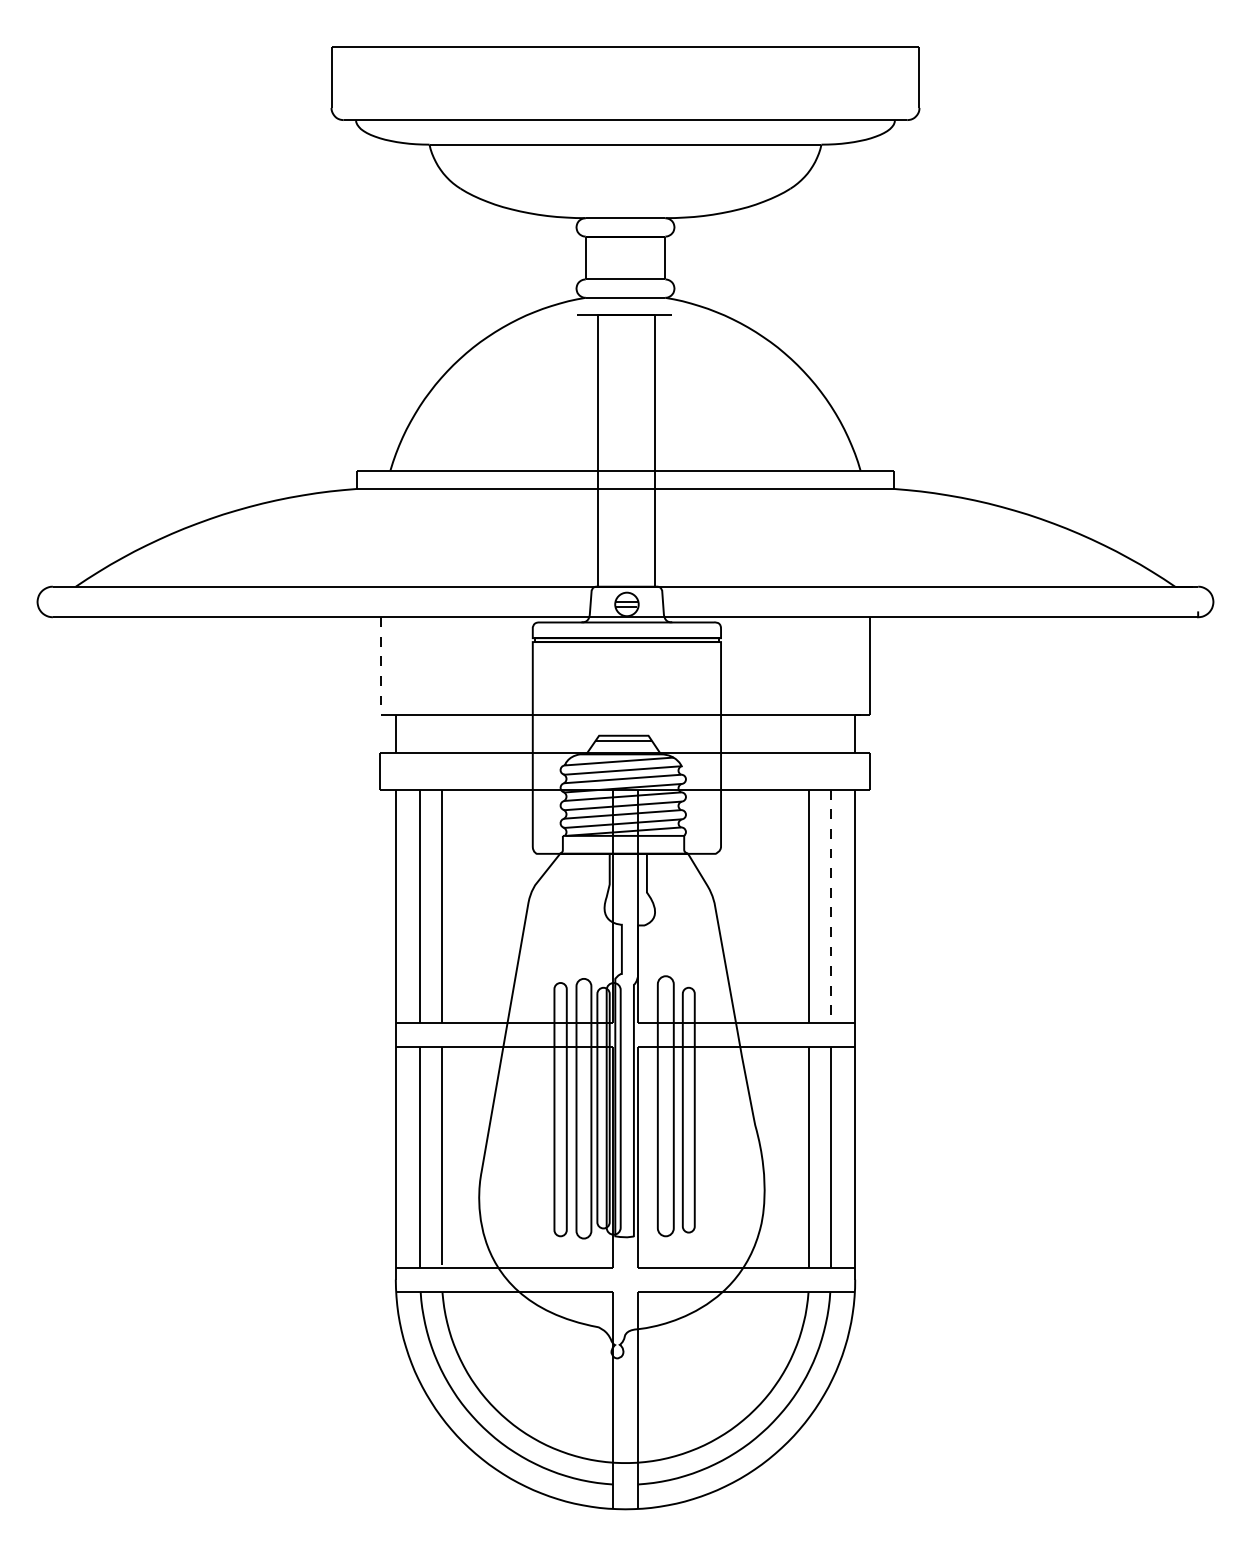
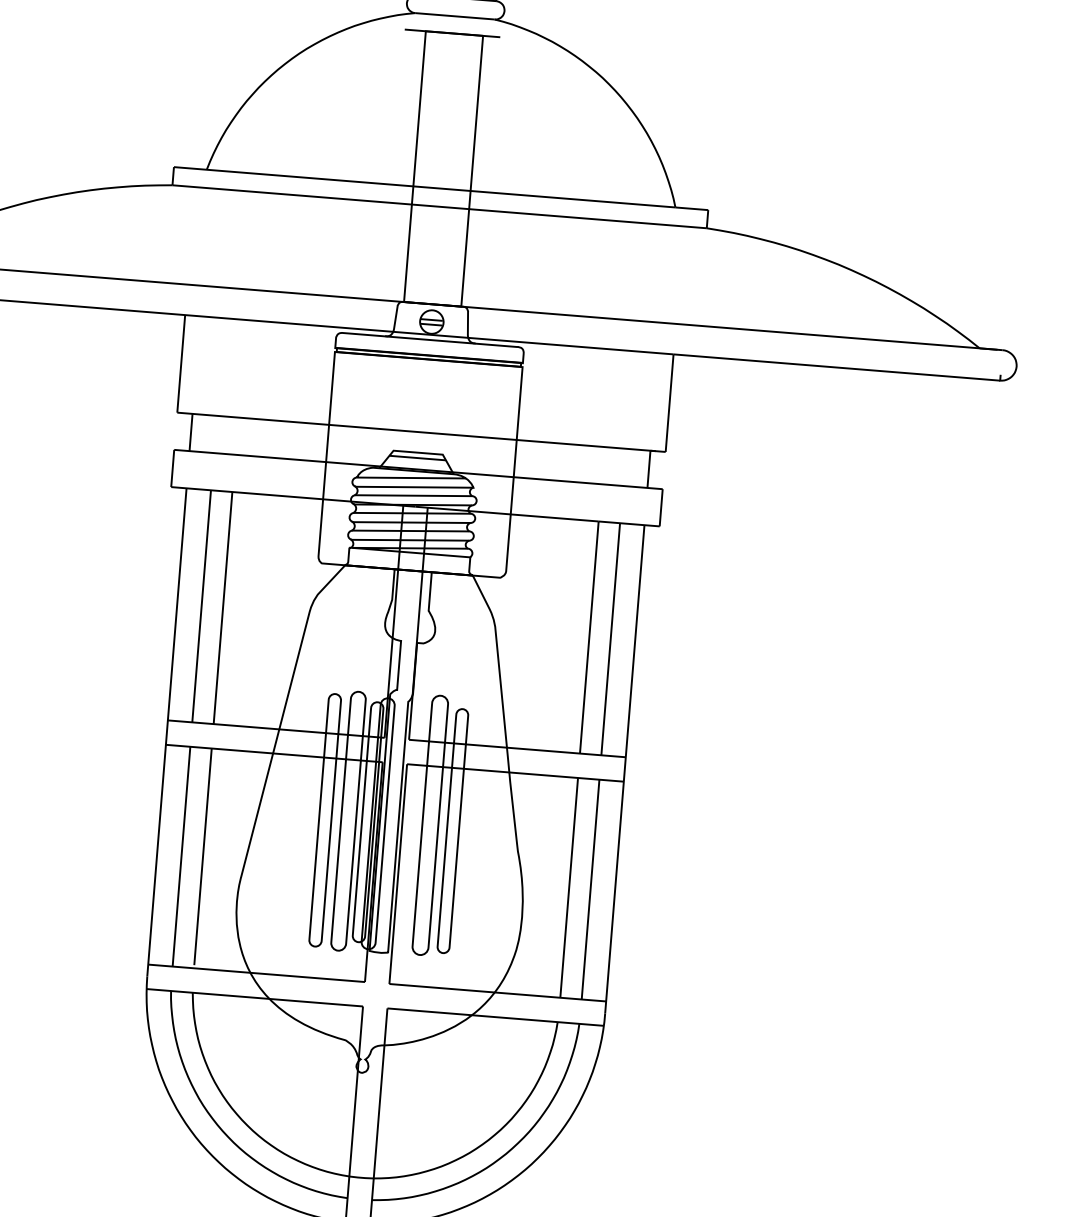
line: (380, 666) -> (181, 364), dashed -> solid
line: (830, 906) -> (610, 639), dashed -> solid

